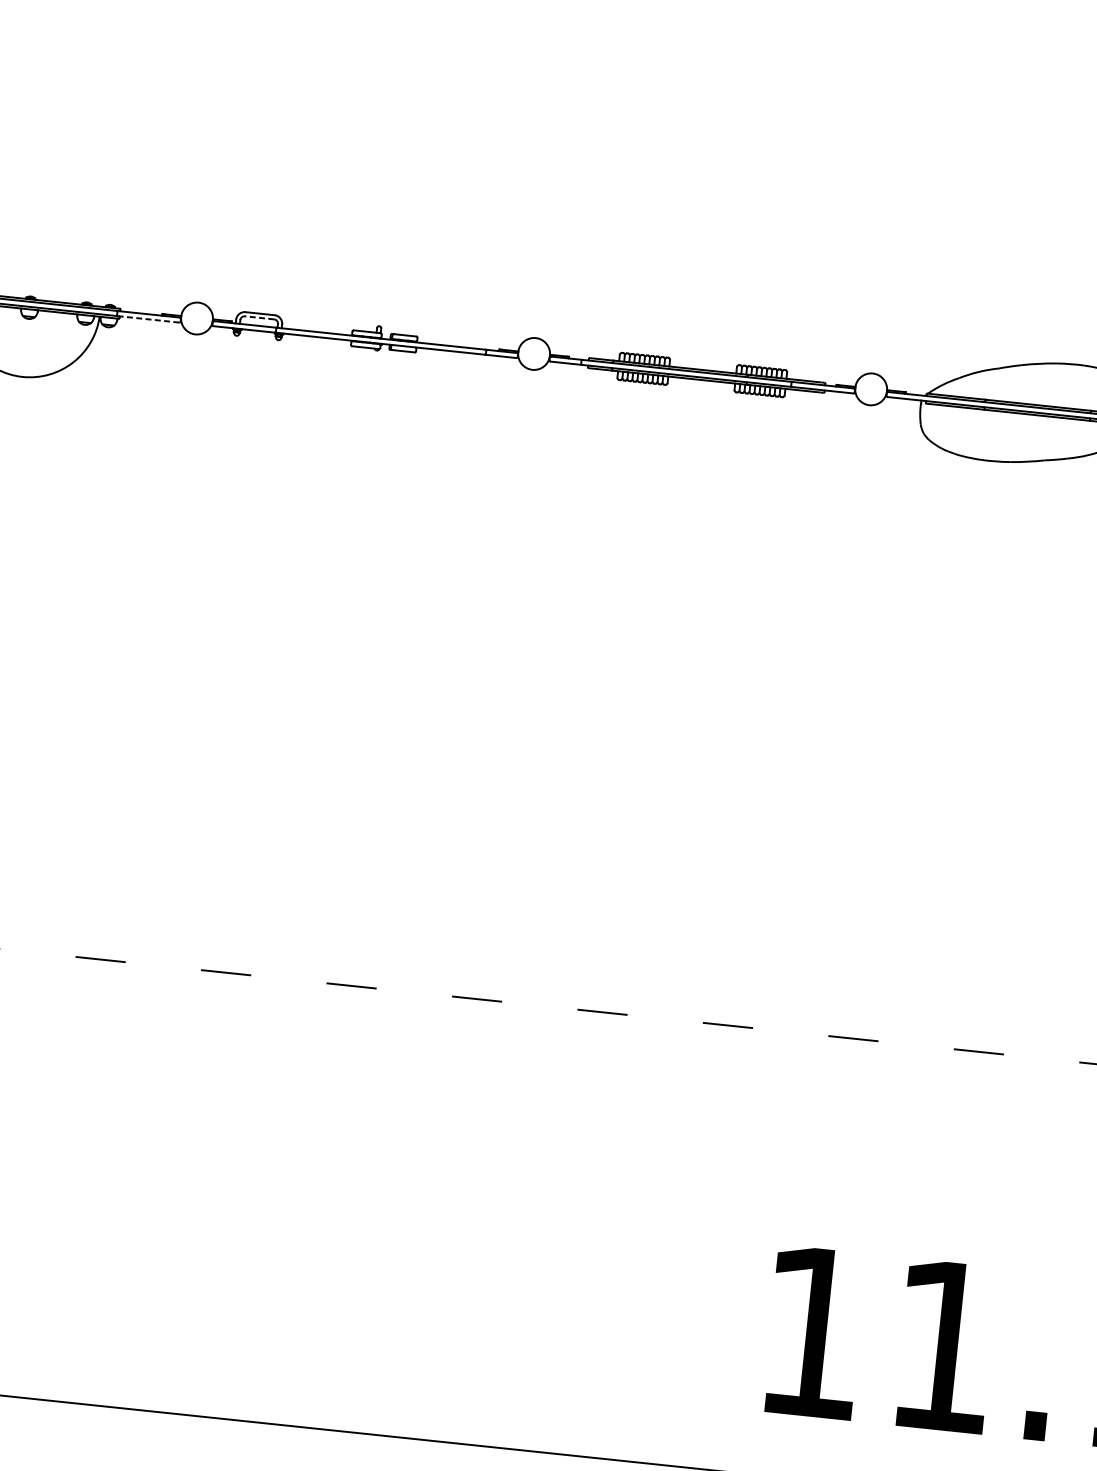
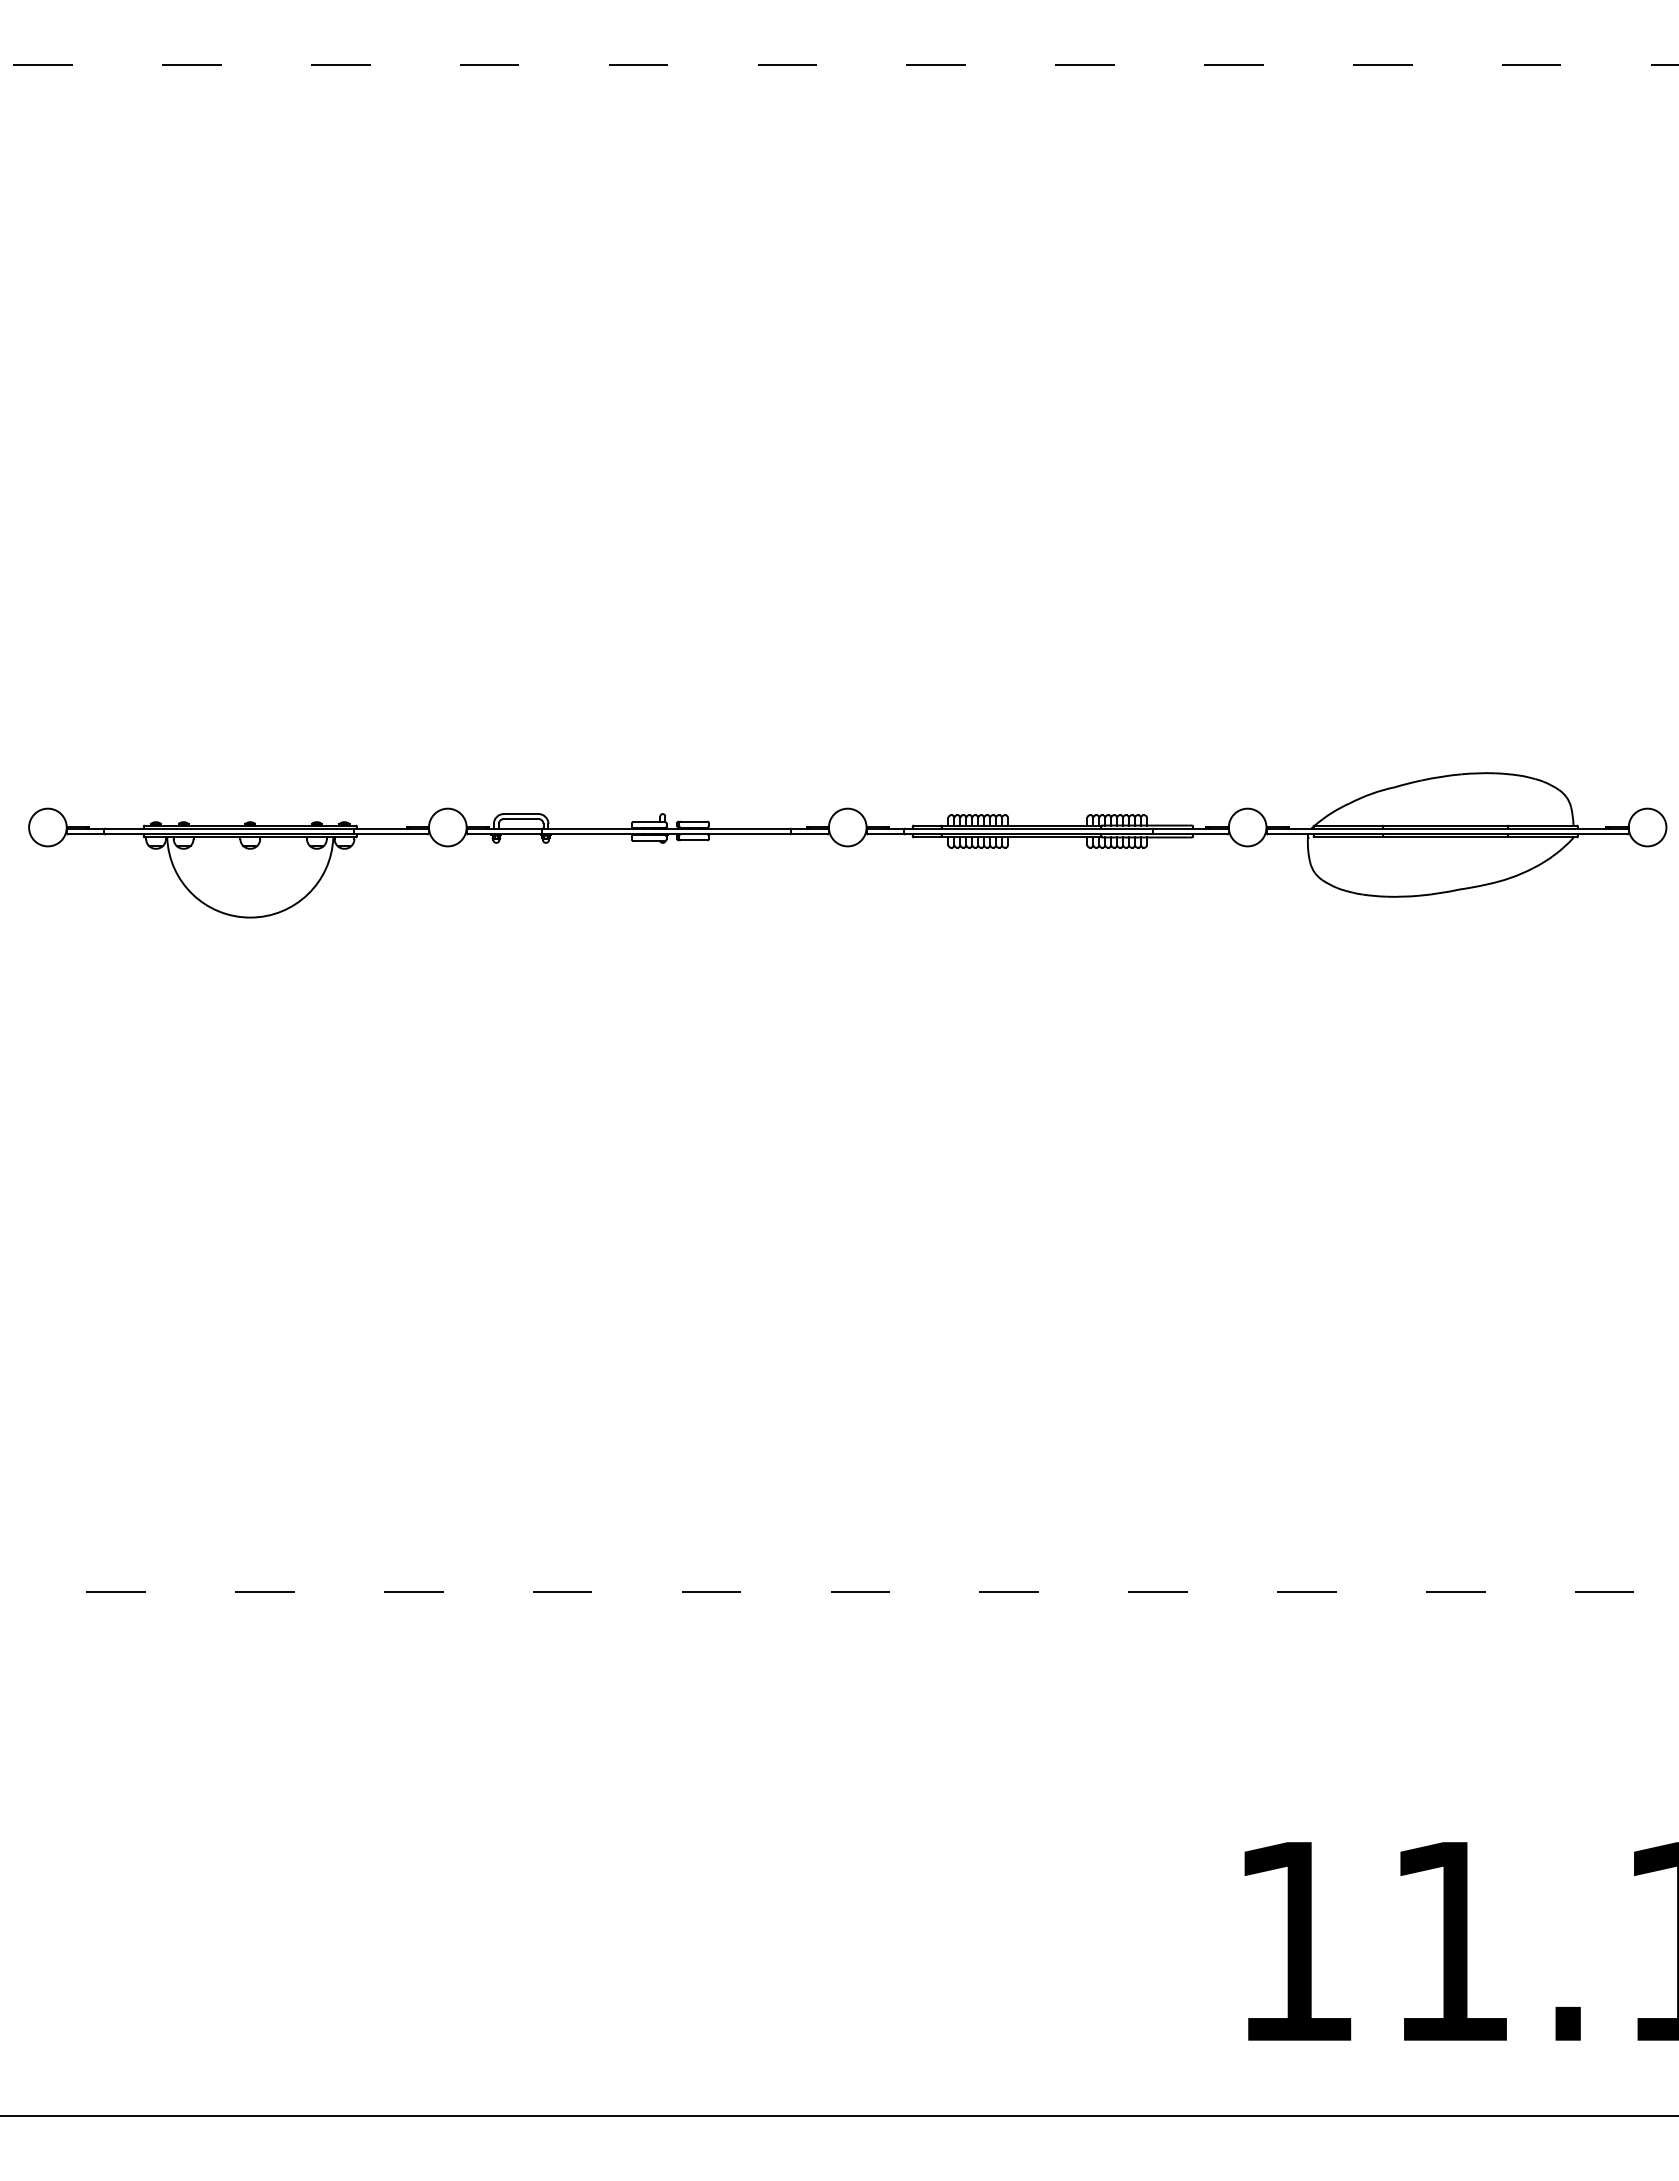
line: (258, 318) -> (520, 819), dashed -> solid
line: (148, 319) -> (390, 834), dashed -> solid

